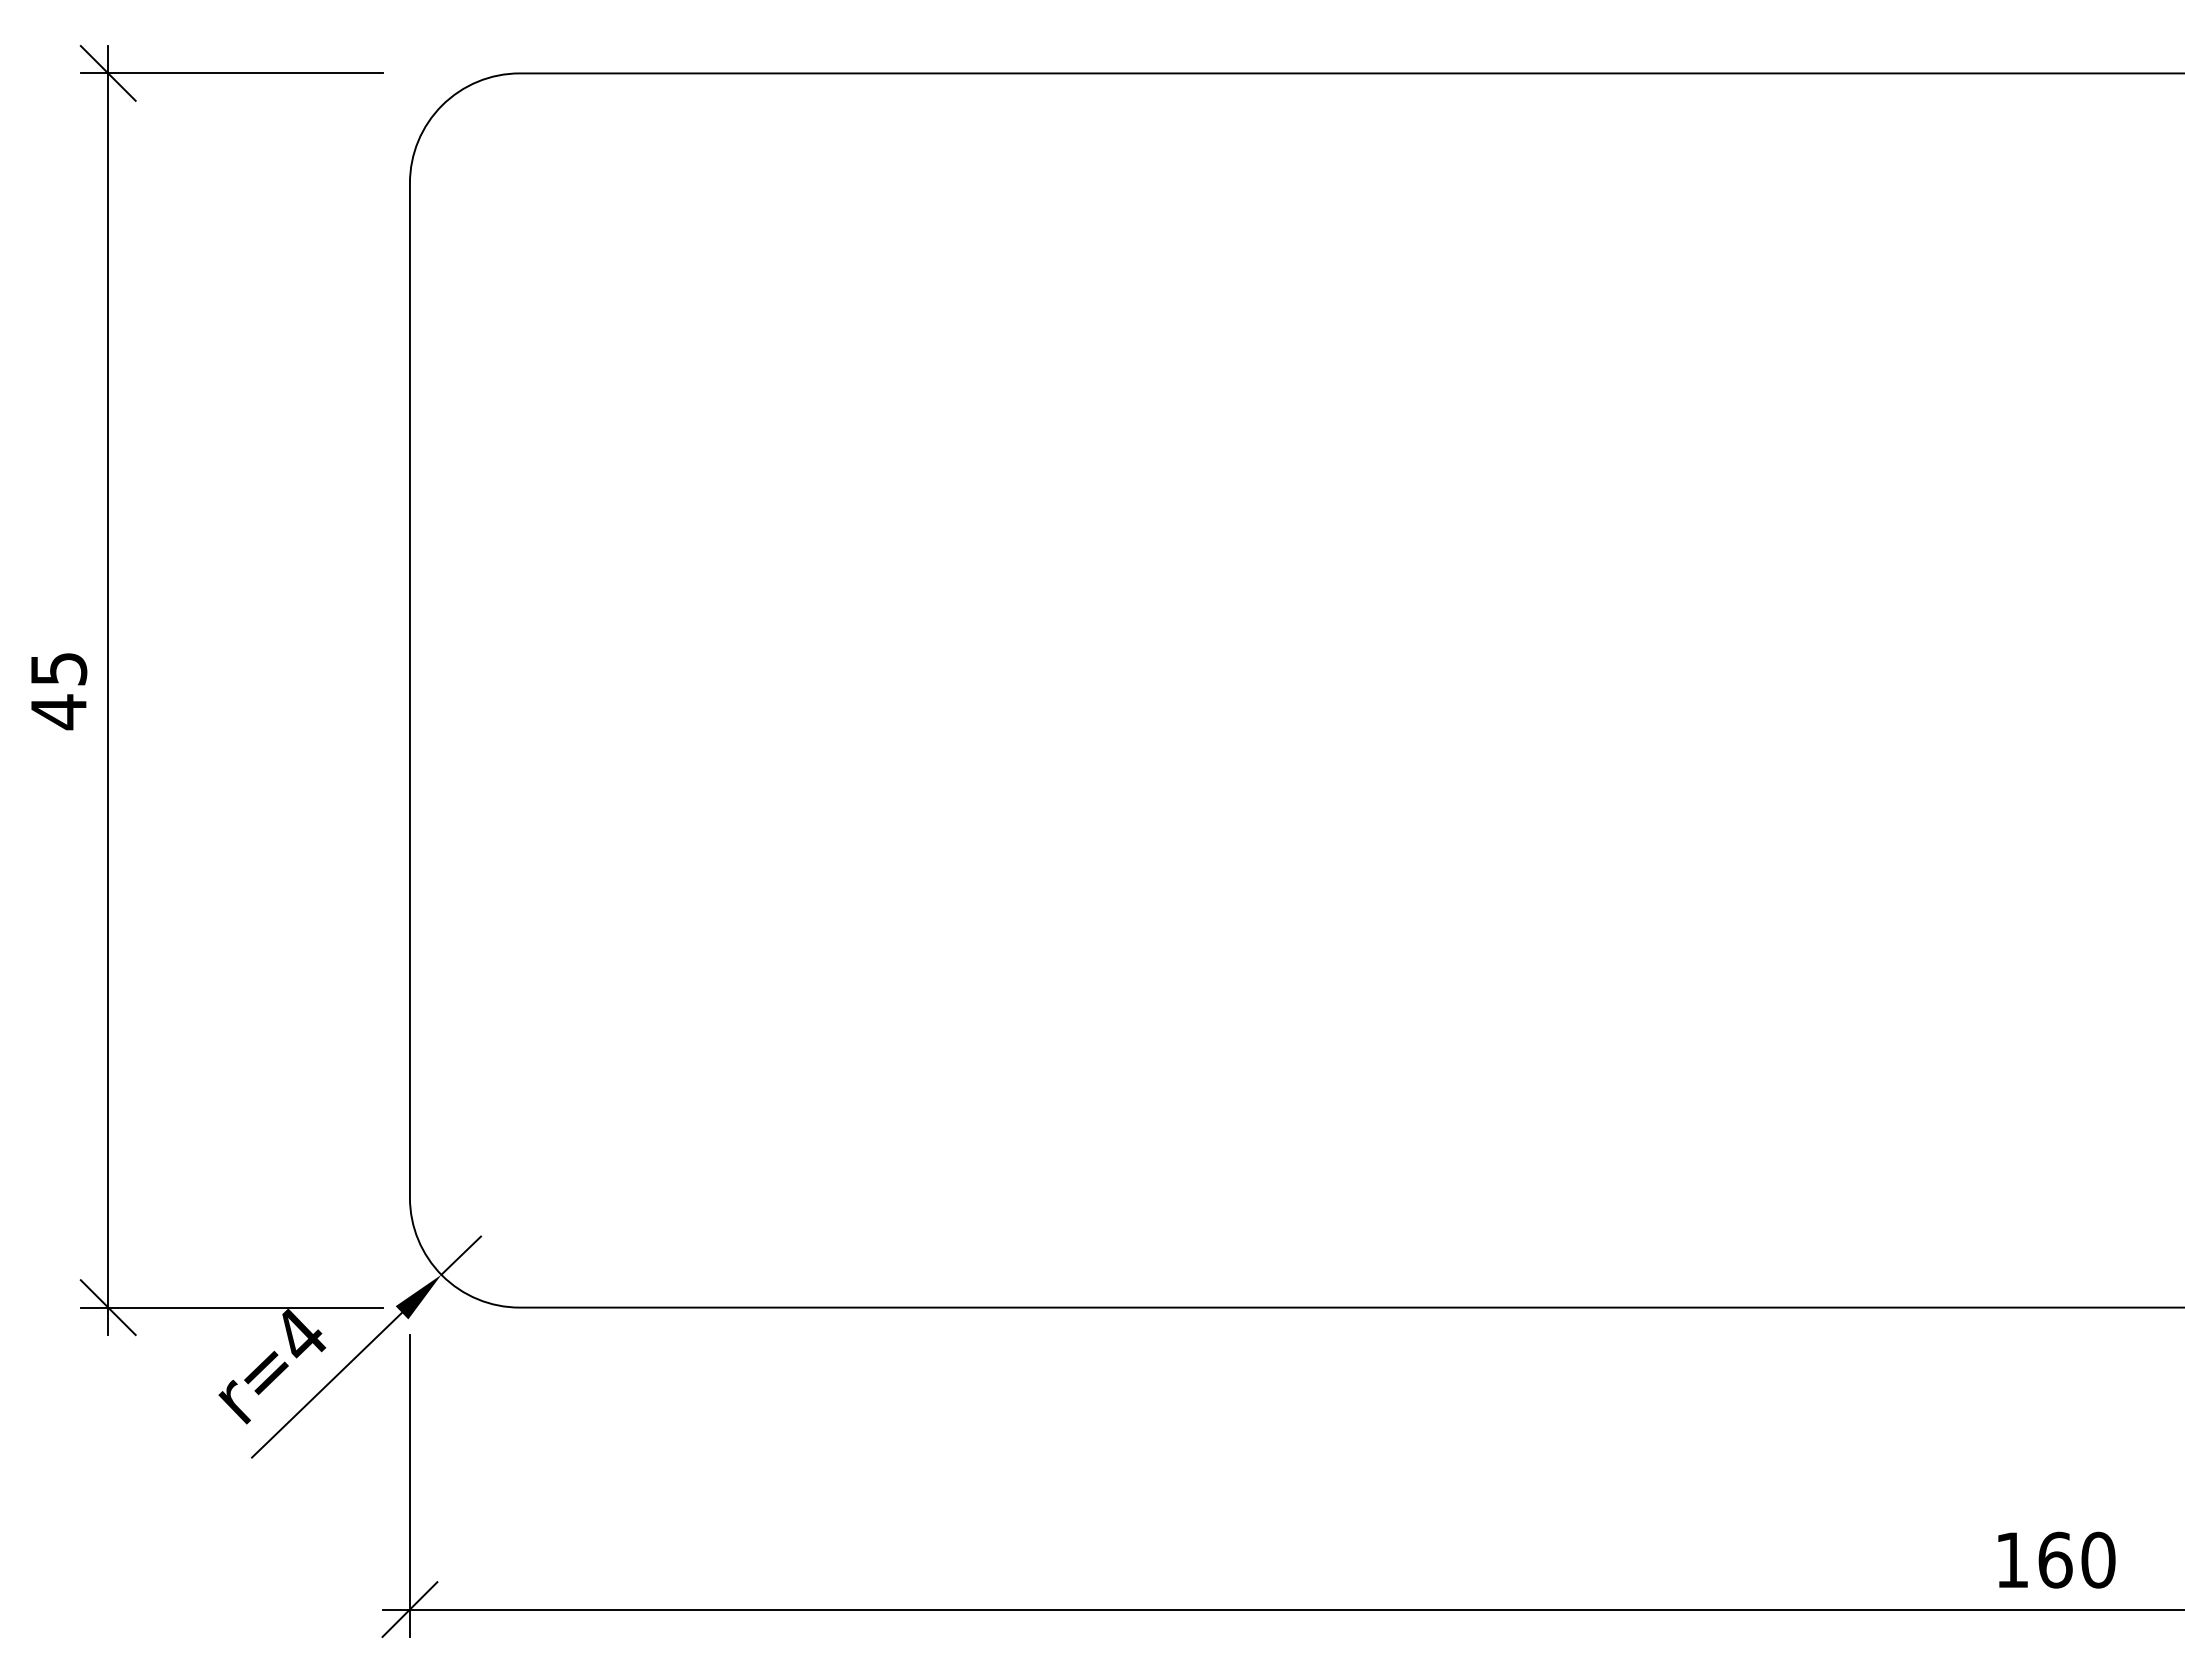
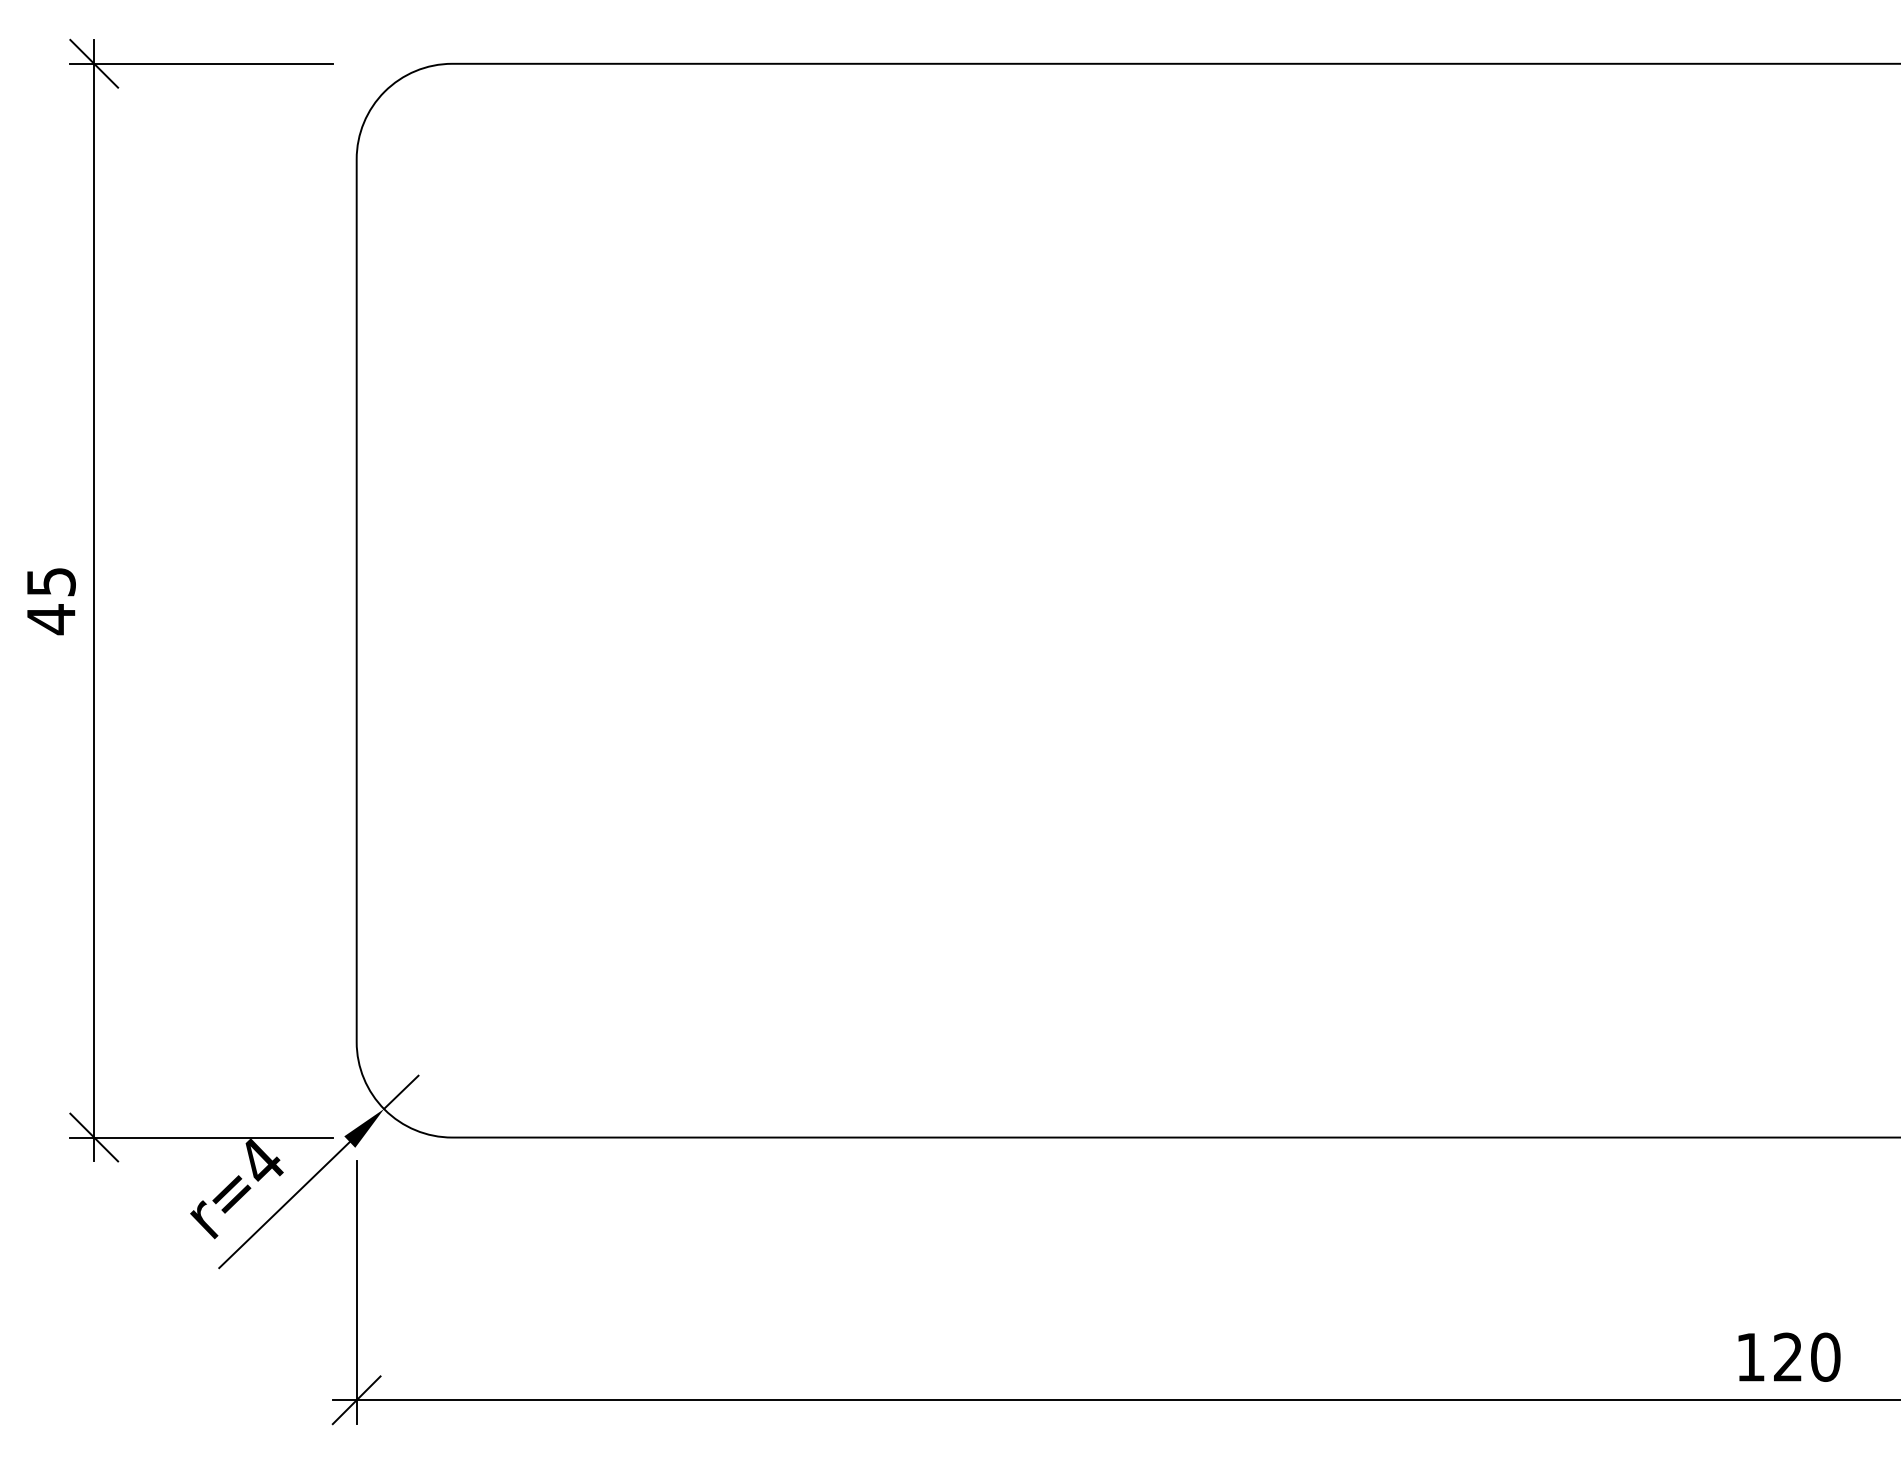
text: (2055, 1559) -> (1788, 1356), 160 -> 120

